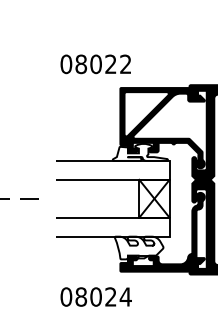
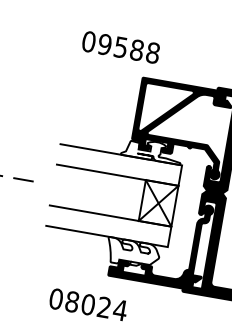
text: (103, 64) -> (128, 49), 08022 -> 09588
text: (95, 296) -> (87, 304), moved

